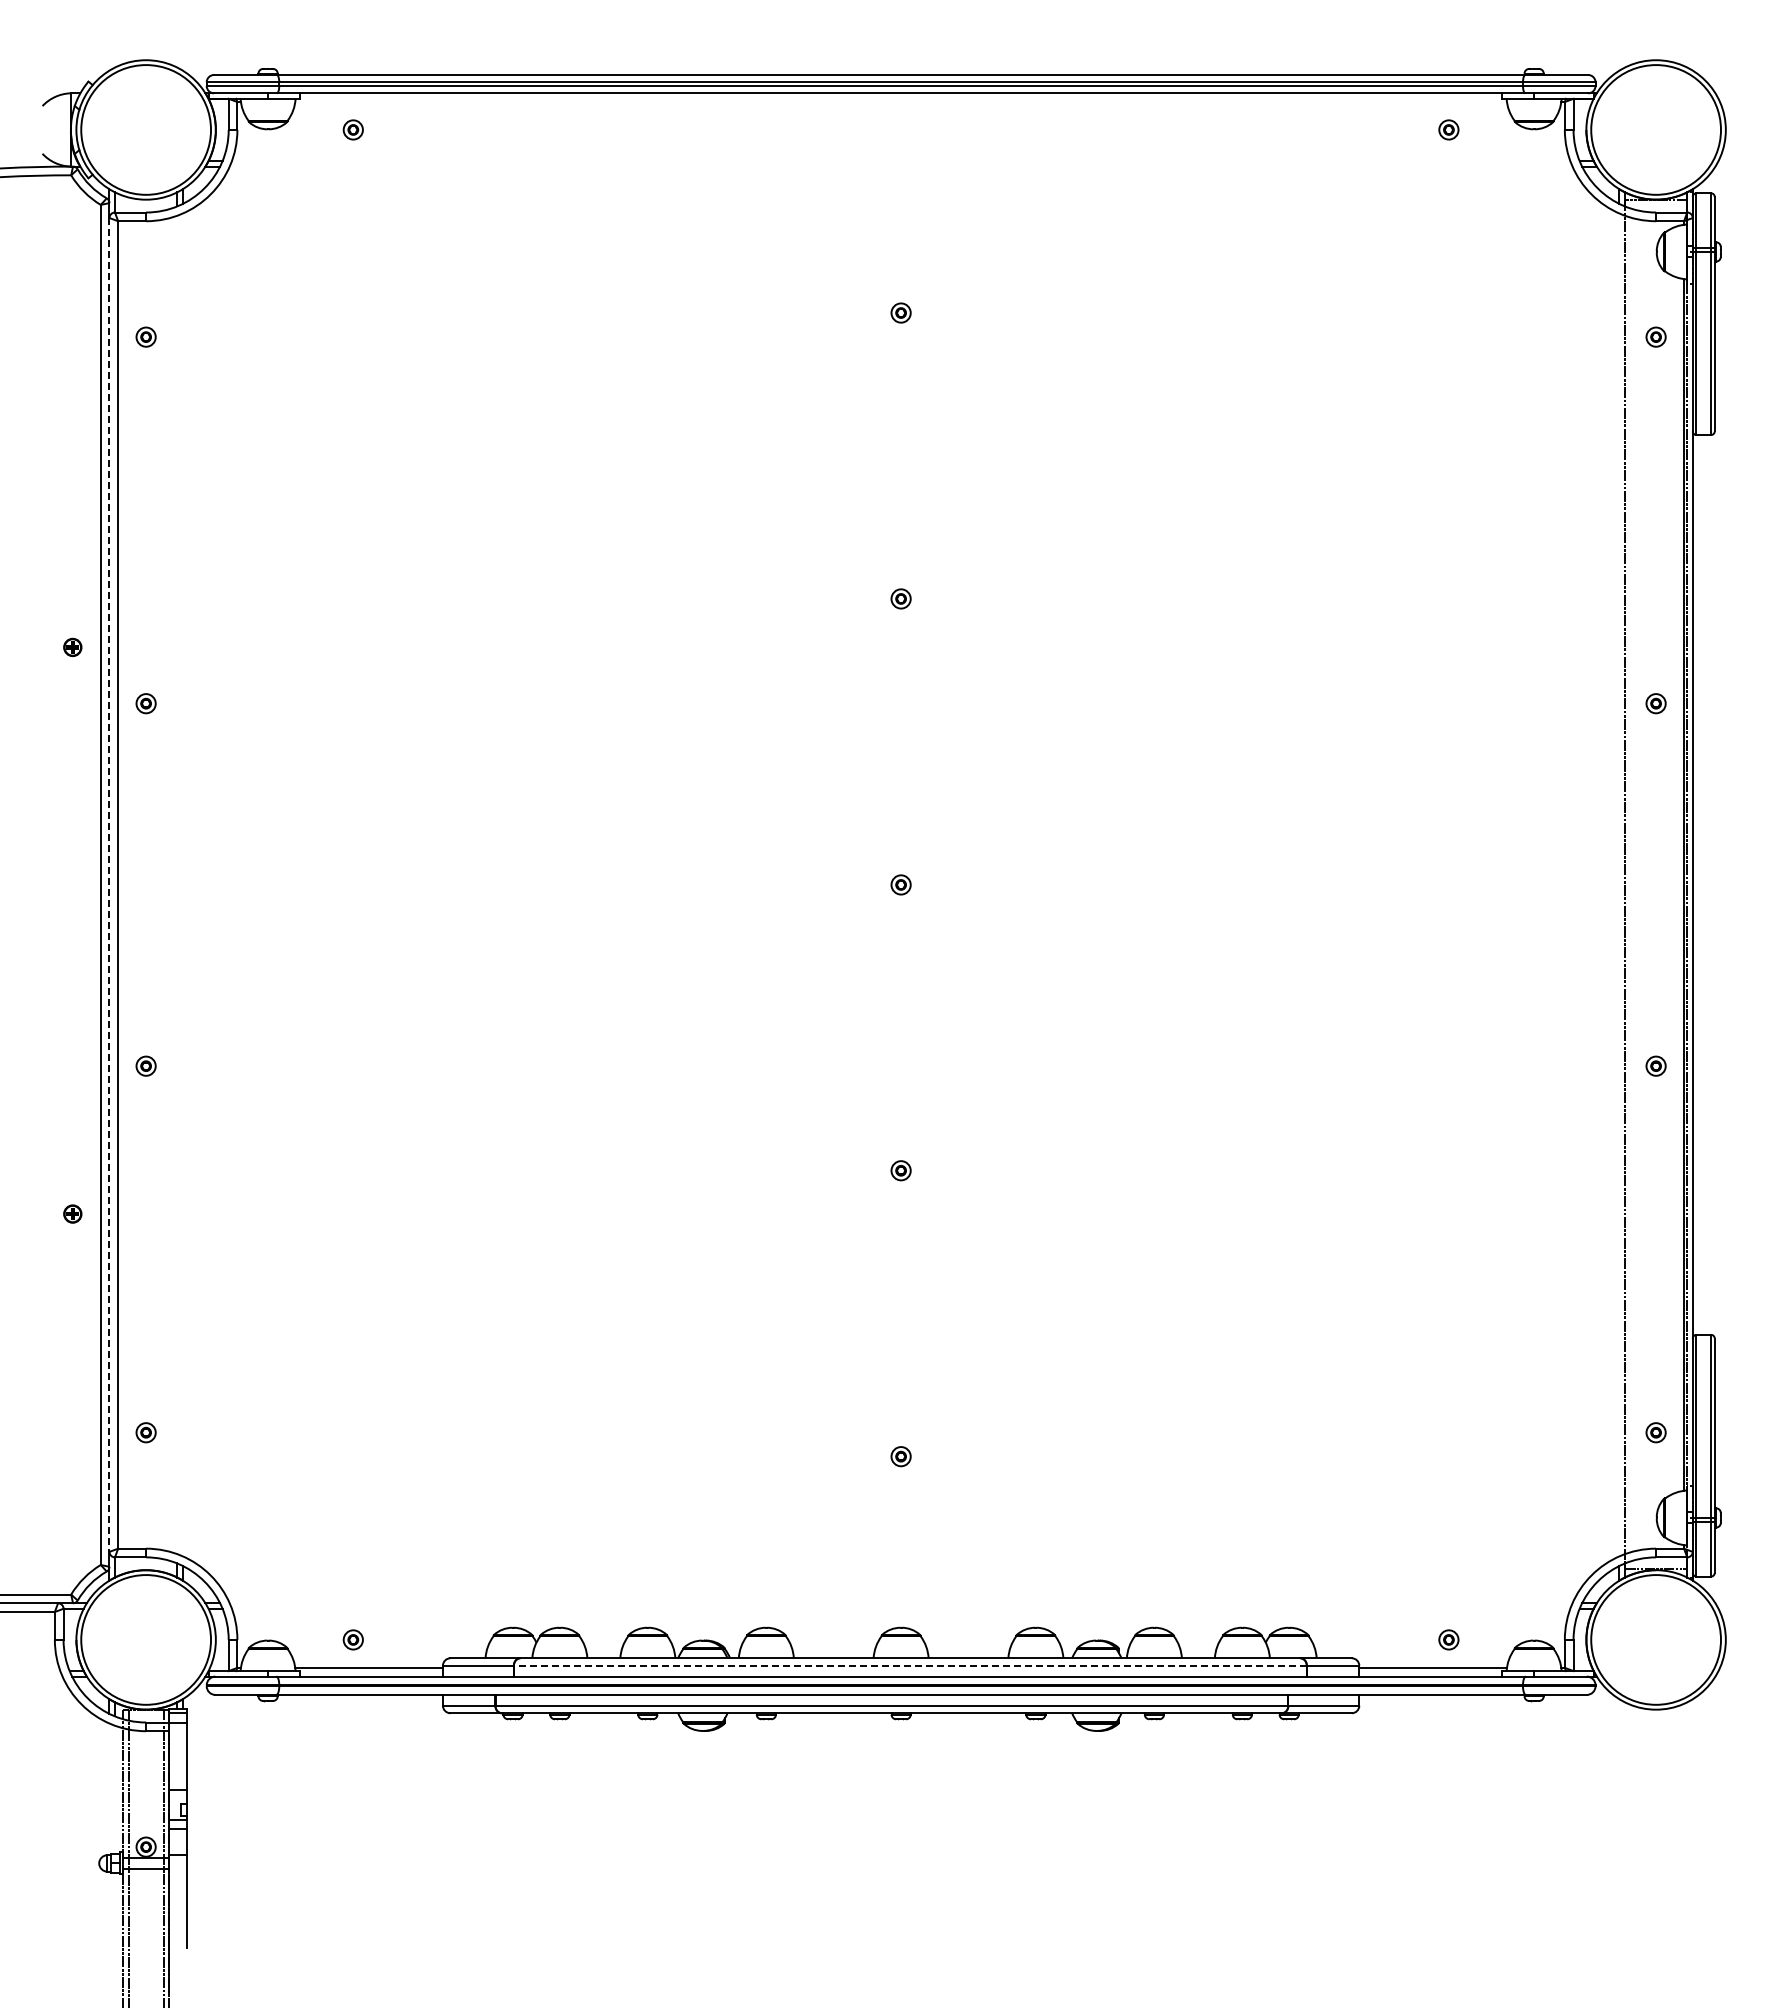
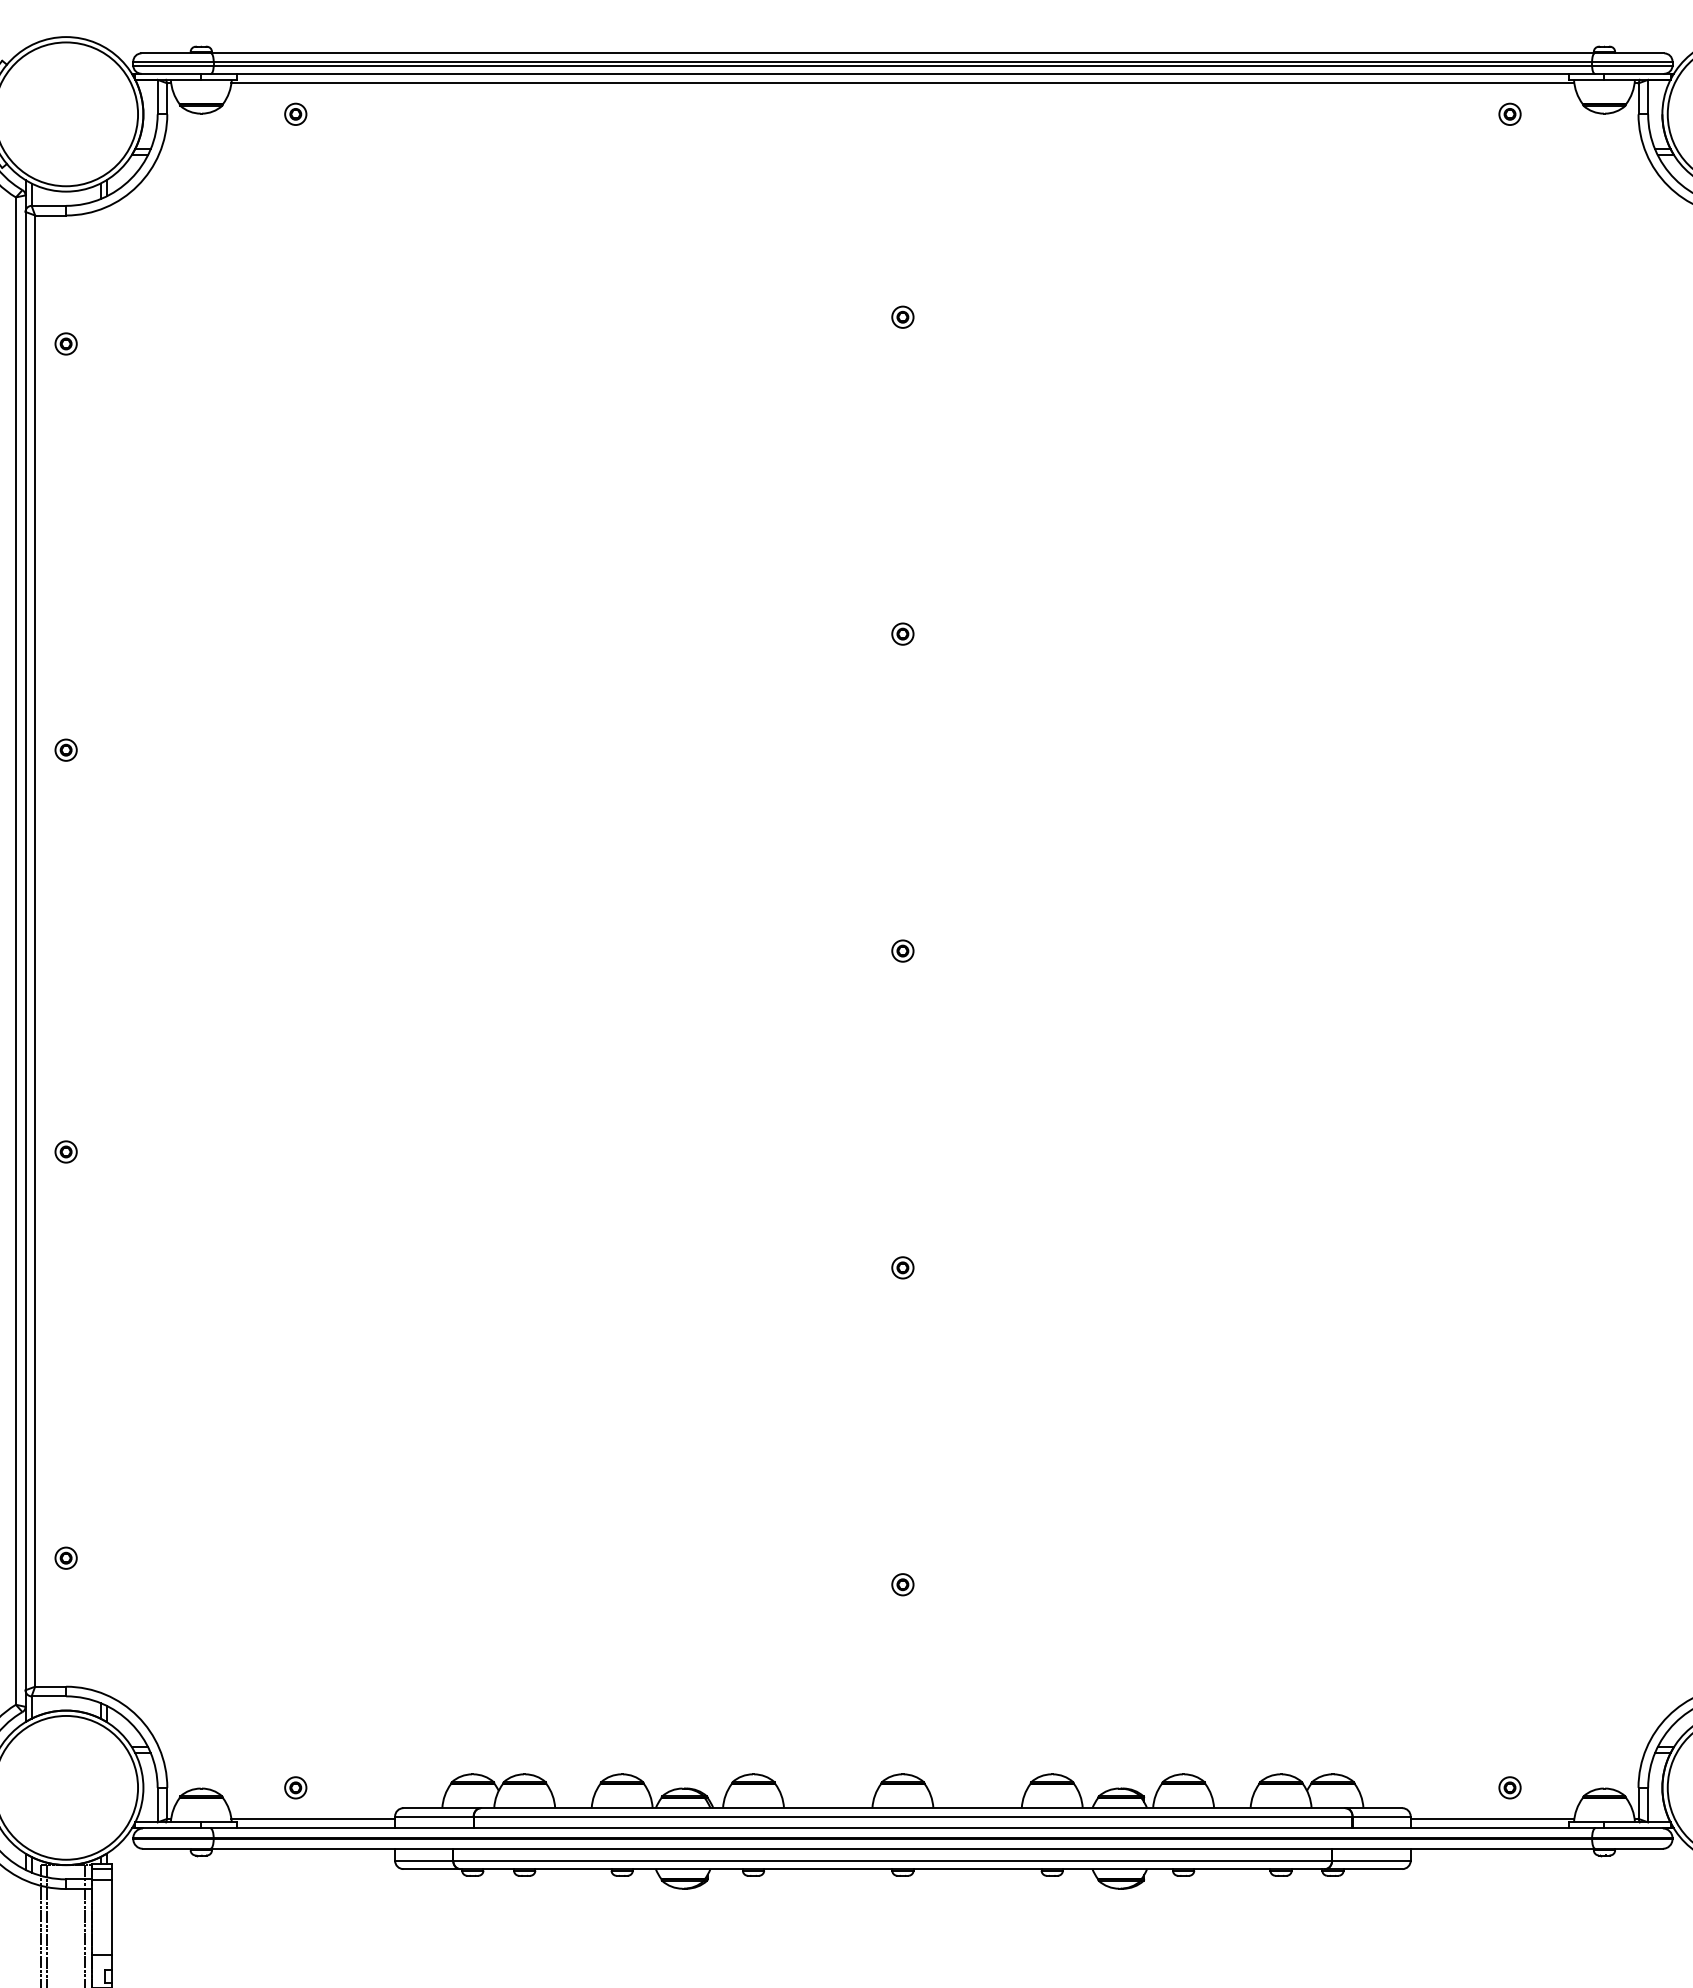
line: (900, 102) -> (902, 83), added
line: (109, 884) -> (25, 950), dashed -> solid
line: (909, 1665) -> (912, 1816), dashed -> solid

